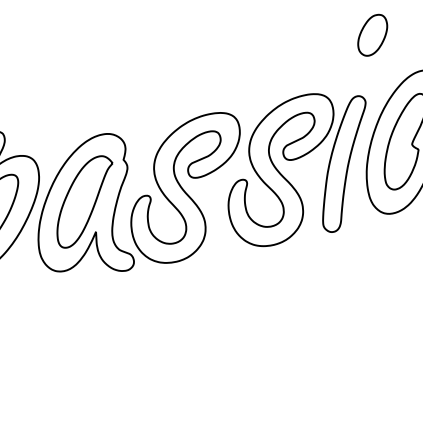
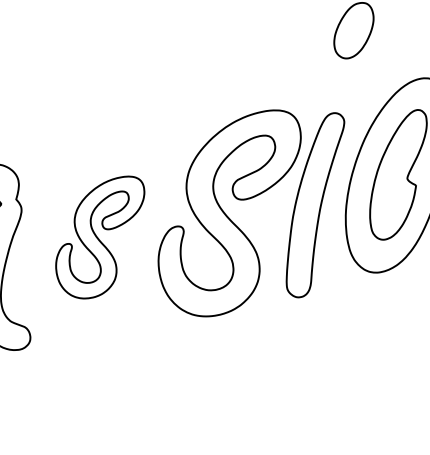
part: (185, 187) -> (100, 236), size x0.6

